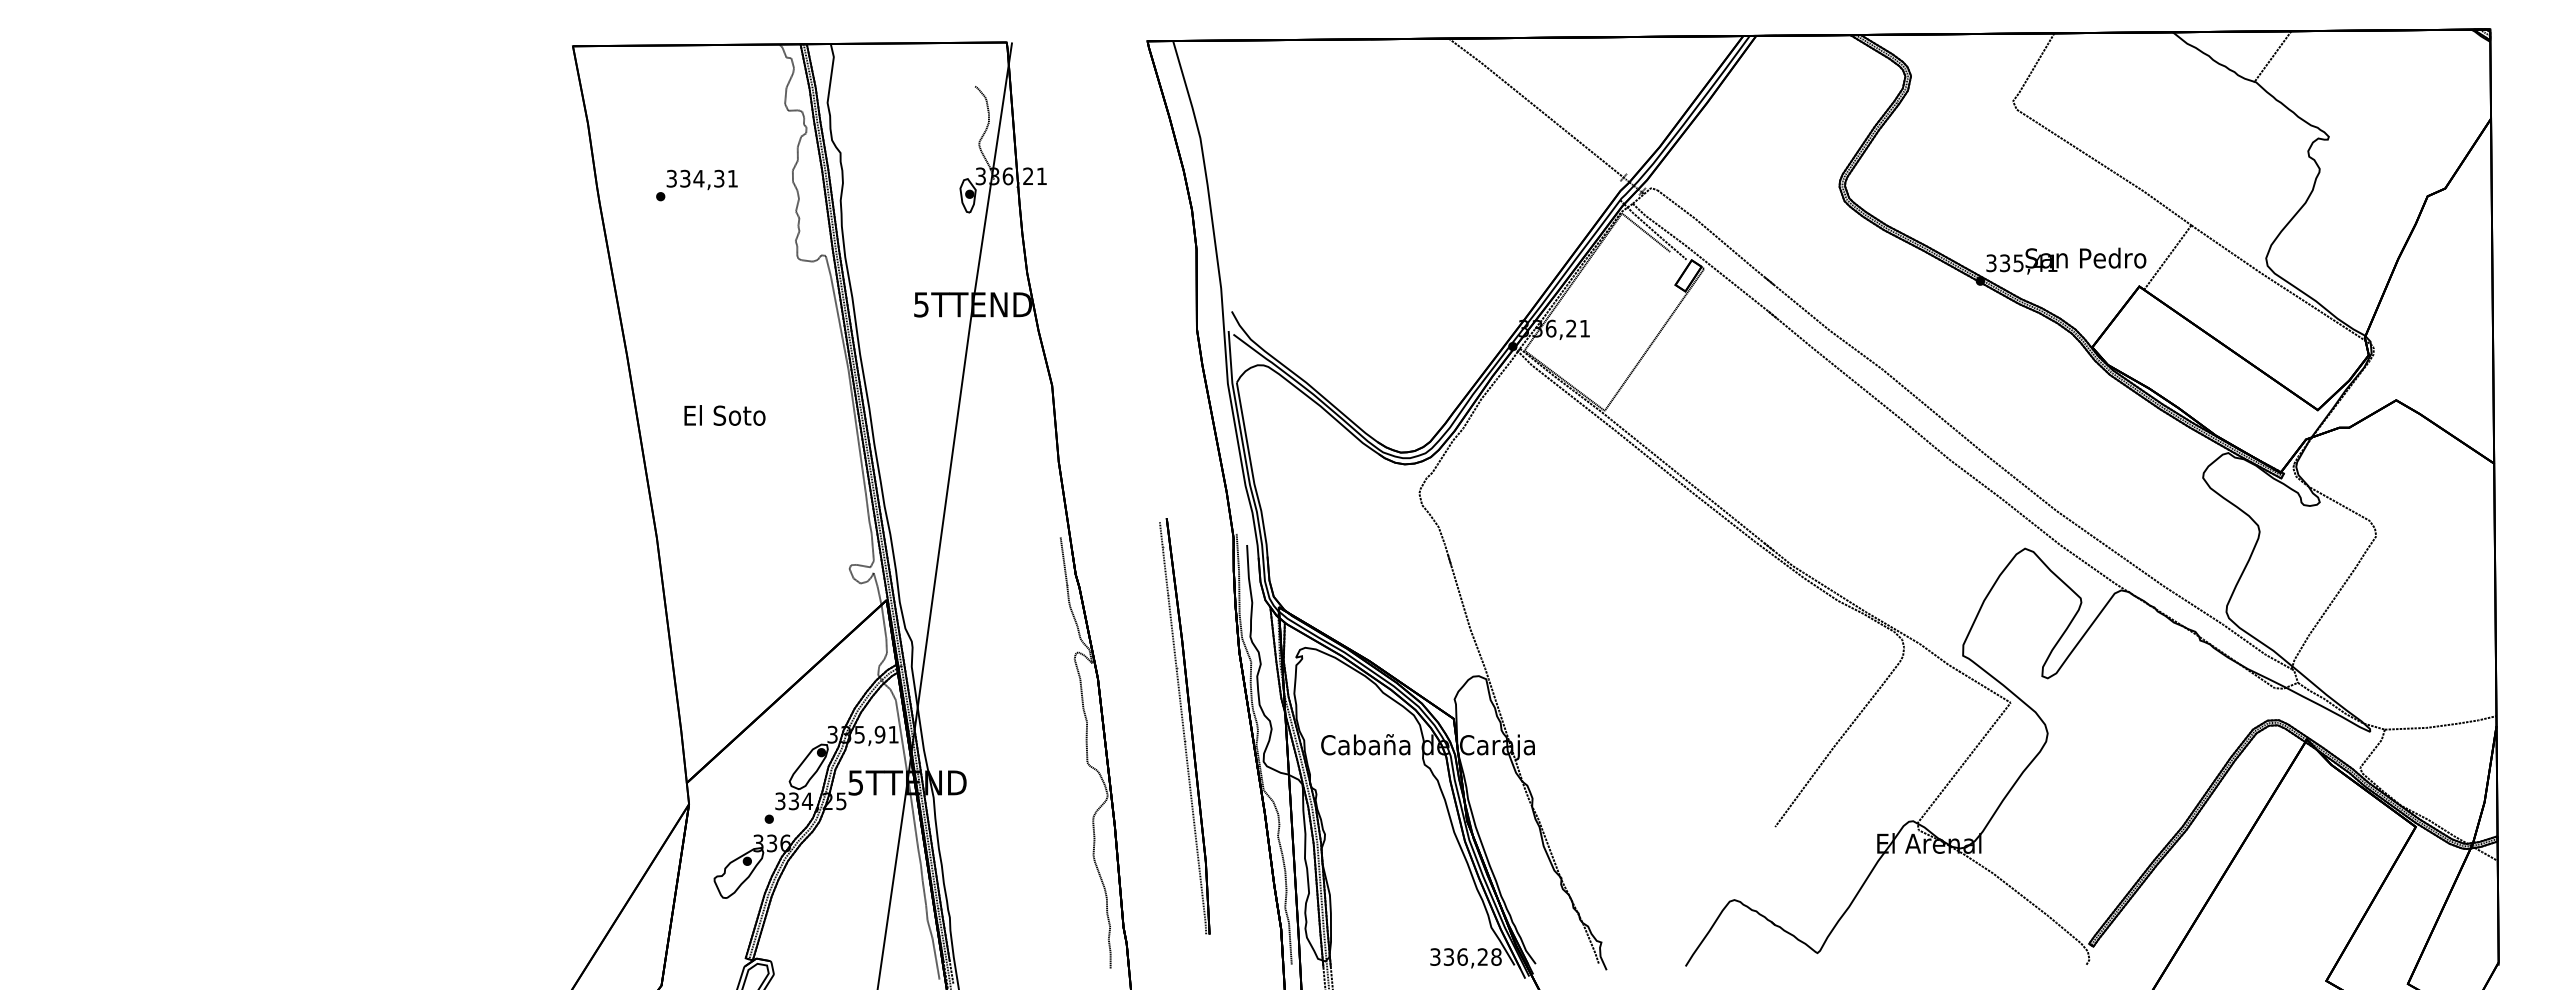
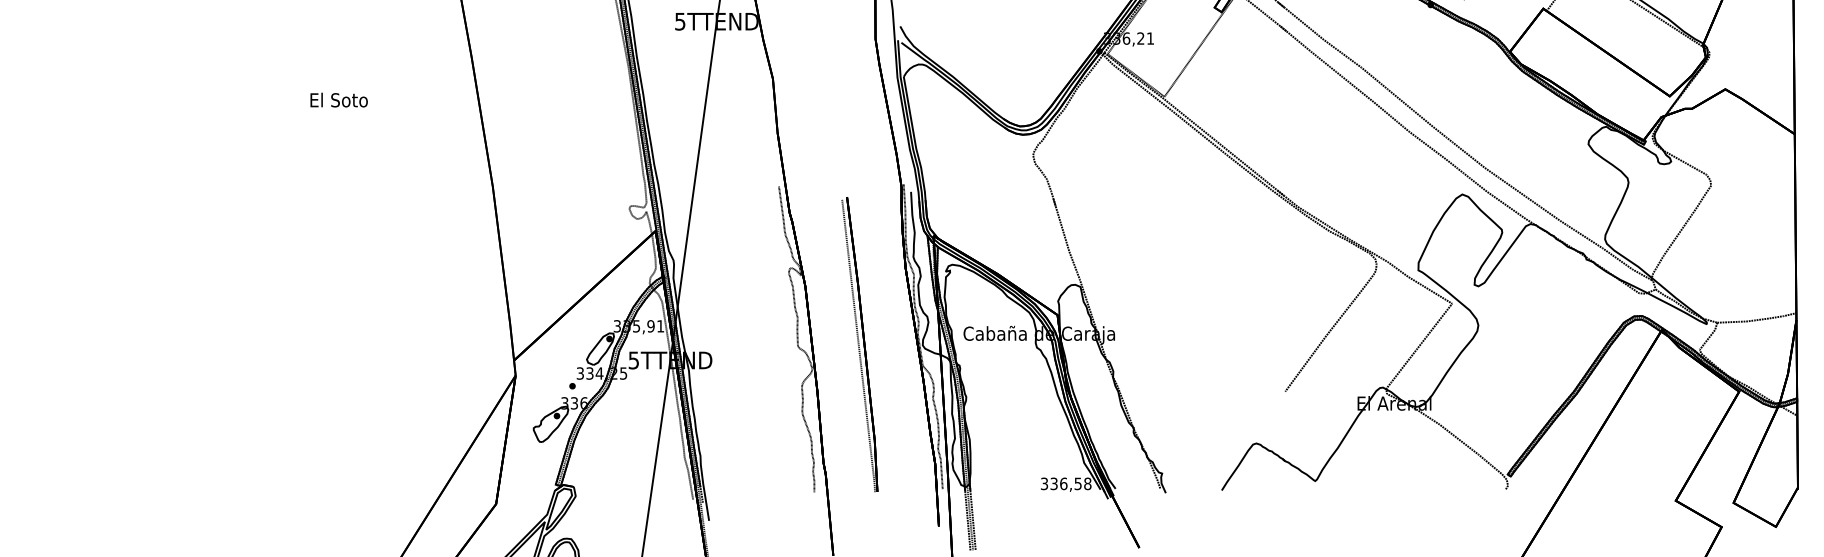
text: (724, 415) -> (338, 100), moved
part: (1184, 726) -> (859, 344), moved
text: (1482, 956) -> (1077, 483), 336,28 -> 336,58

